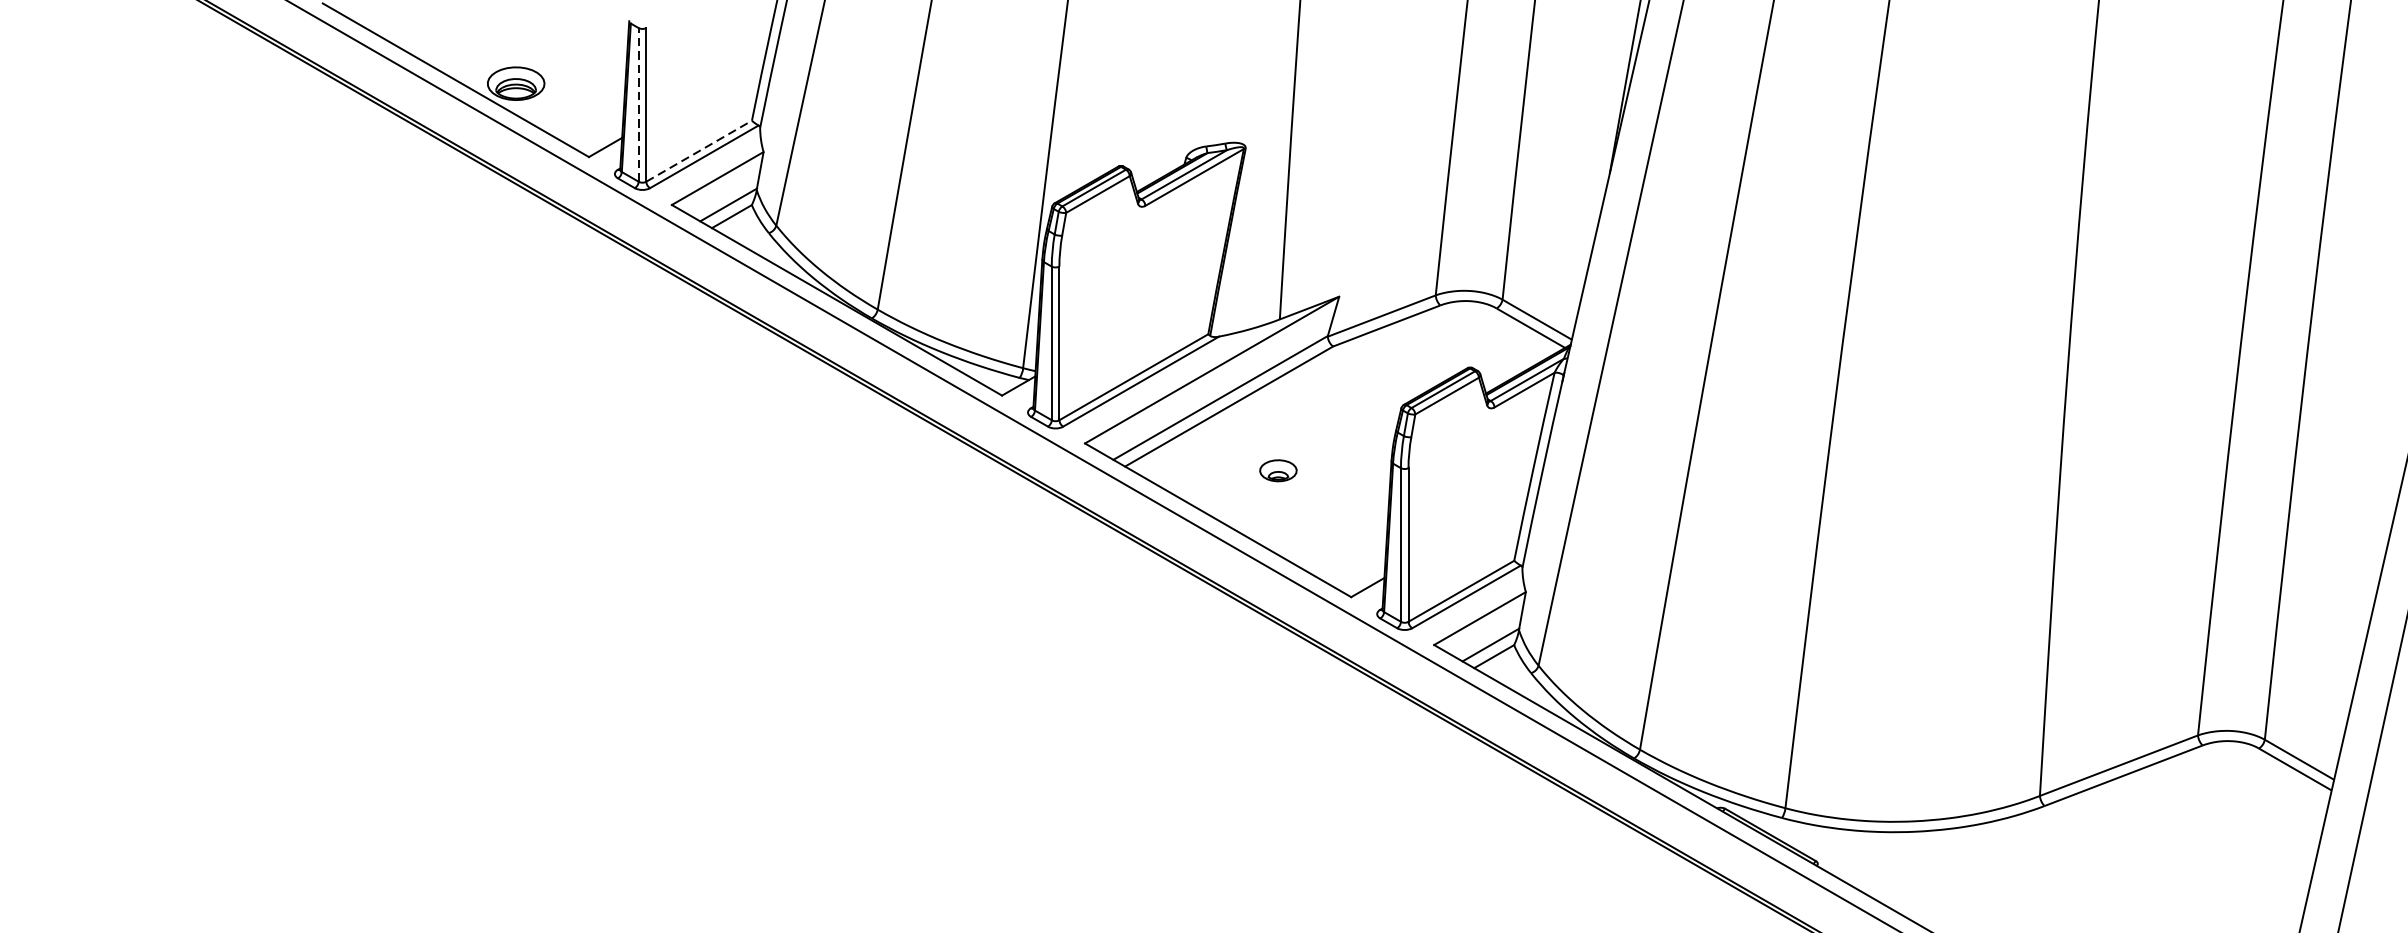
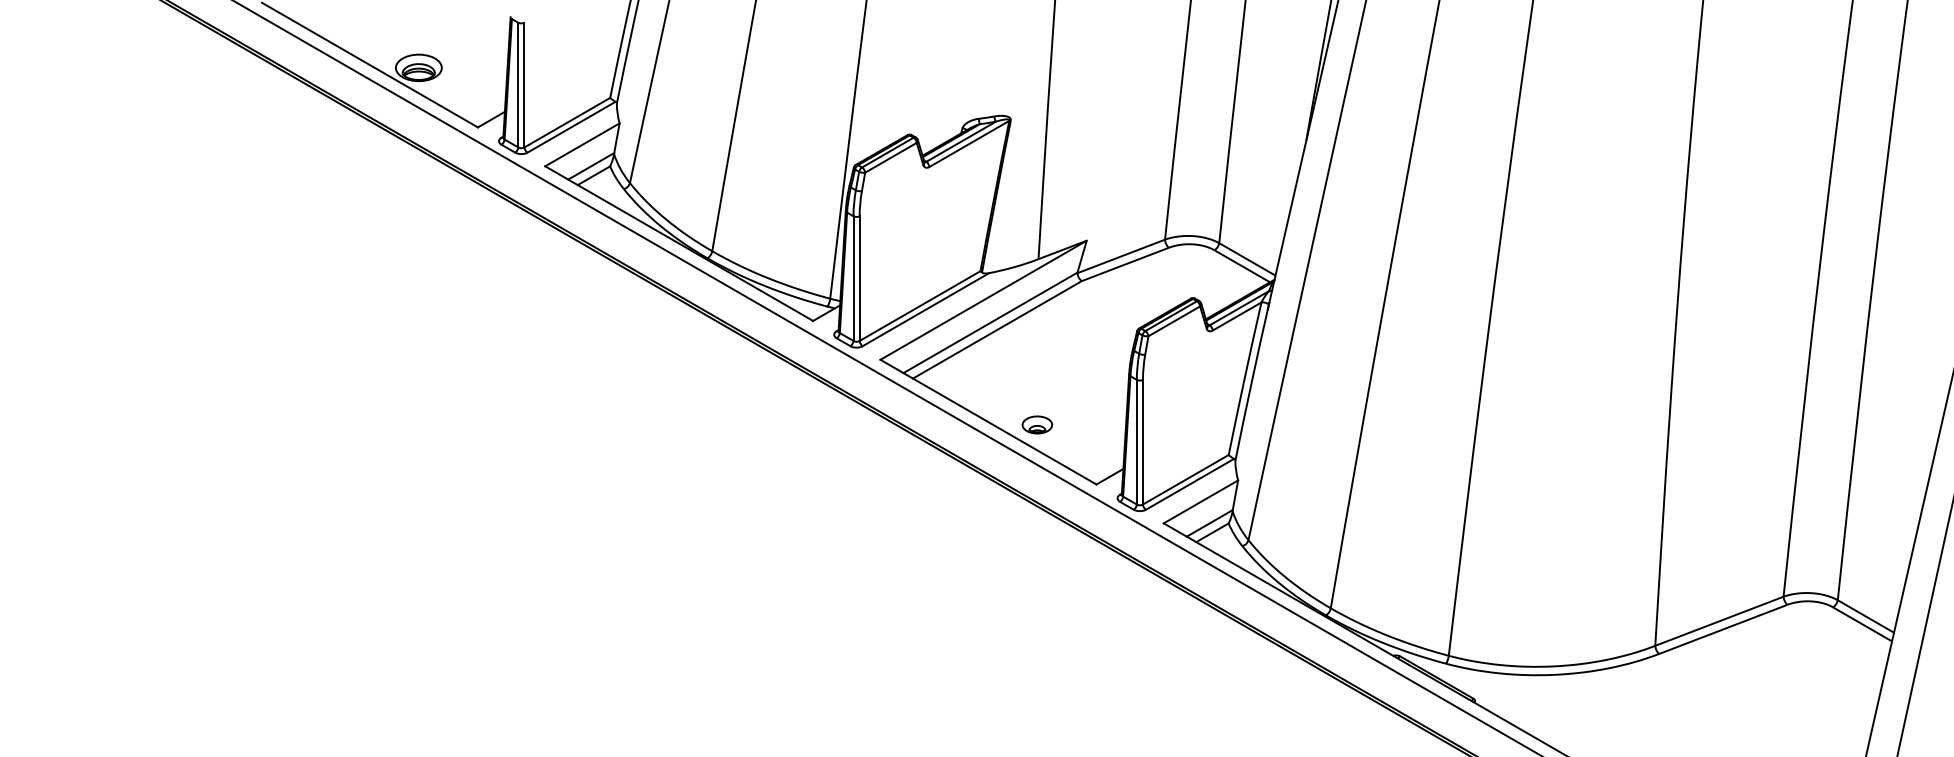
line: (638, 104) -> (518, 84), dashed -> solid
line: (699, 151) -> (567, 122), dashed -> solid
part: (1278, 470) -> (1037, 424), moved

